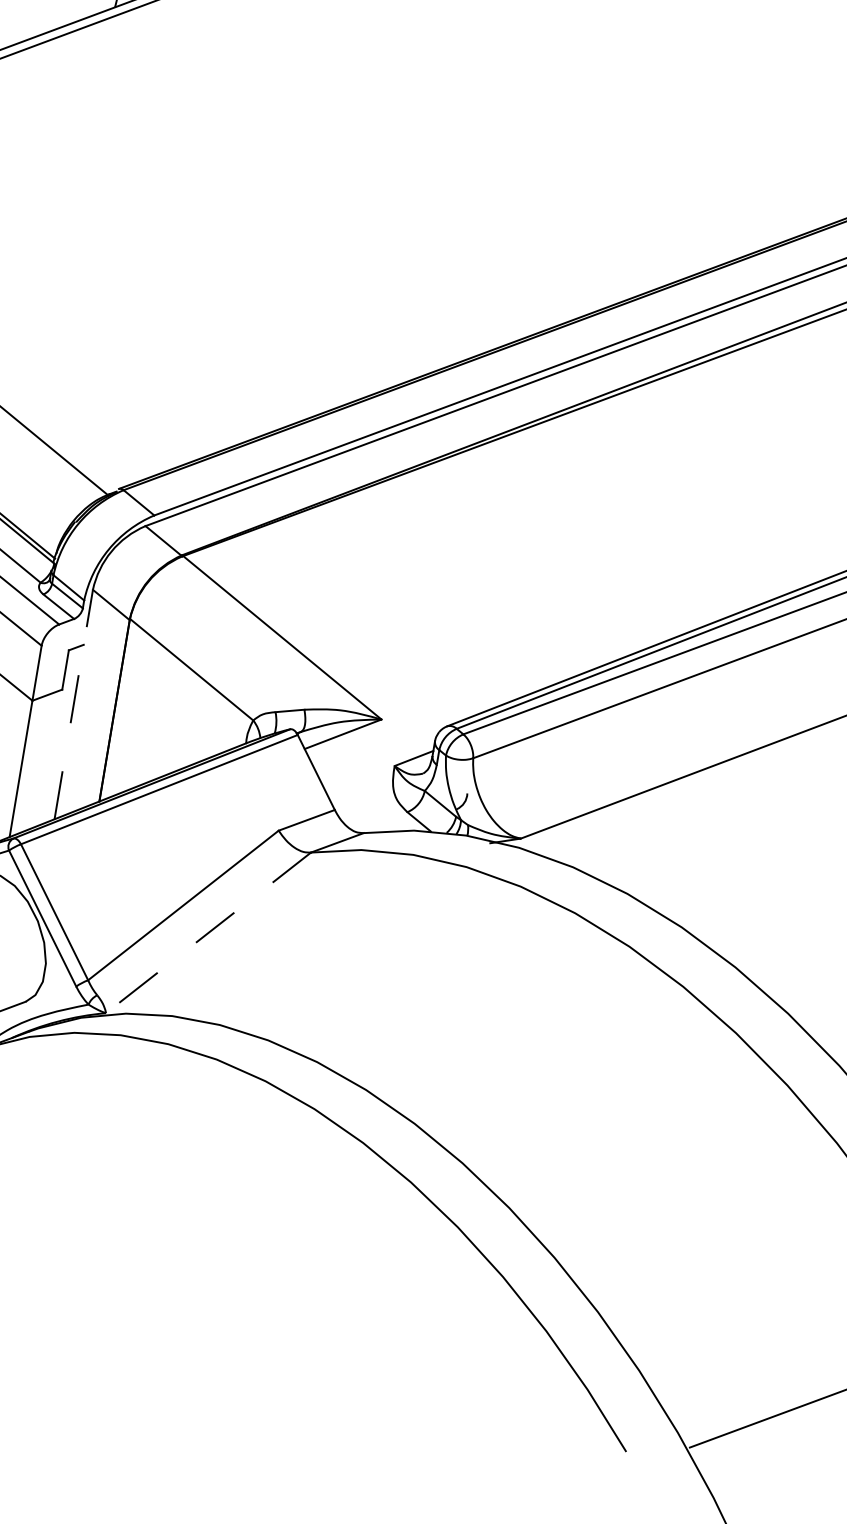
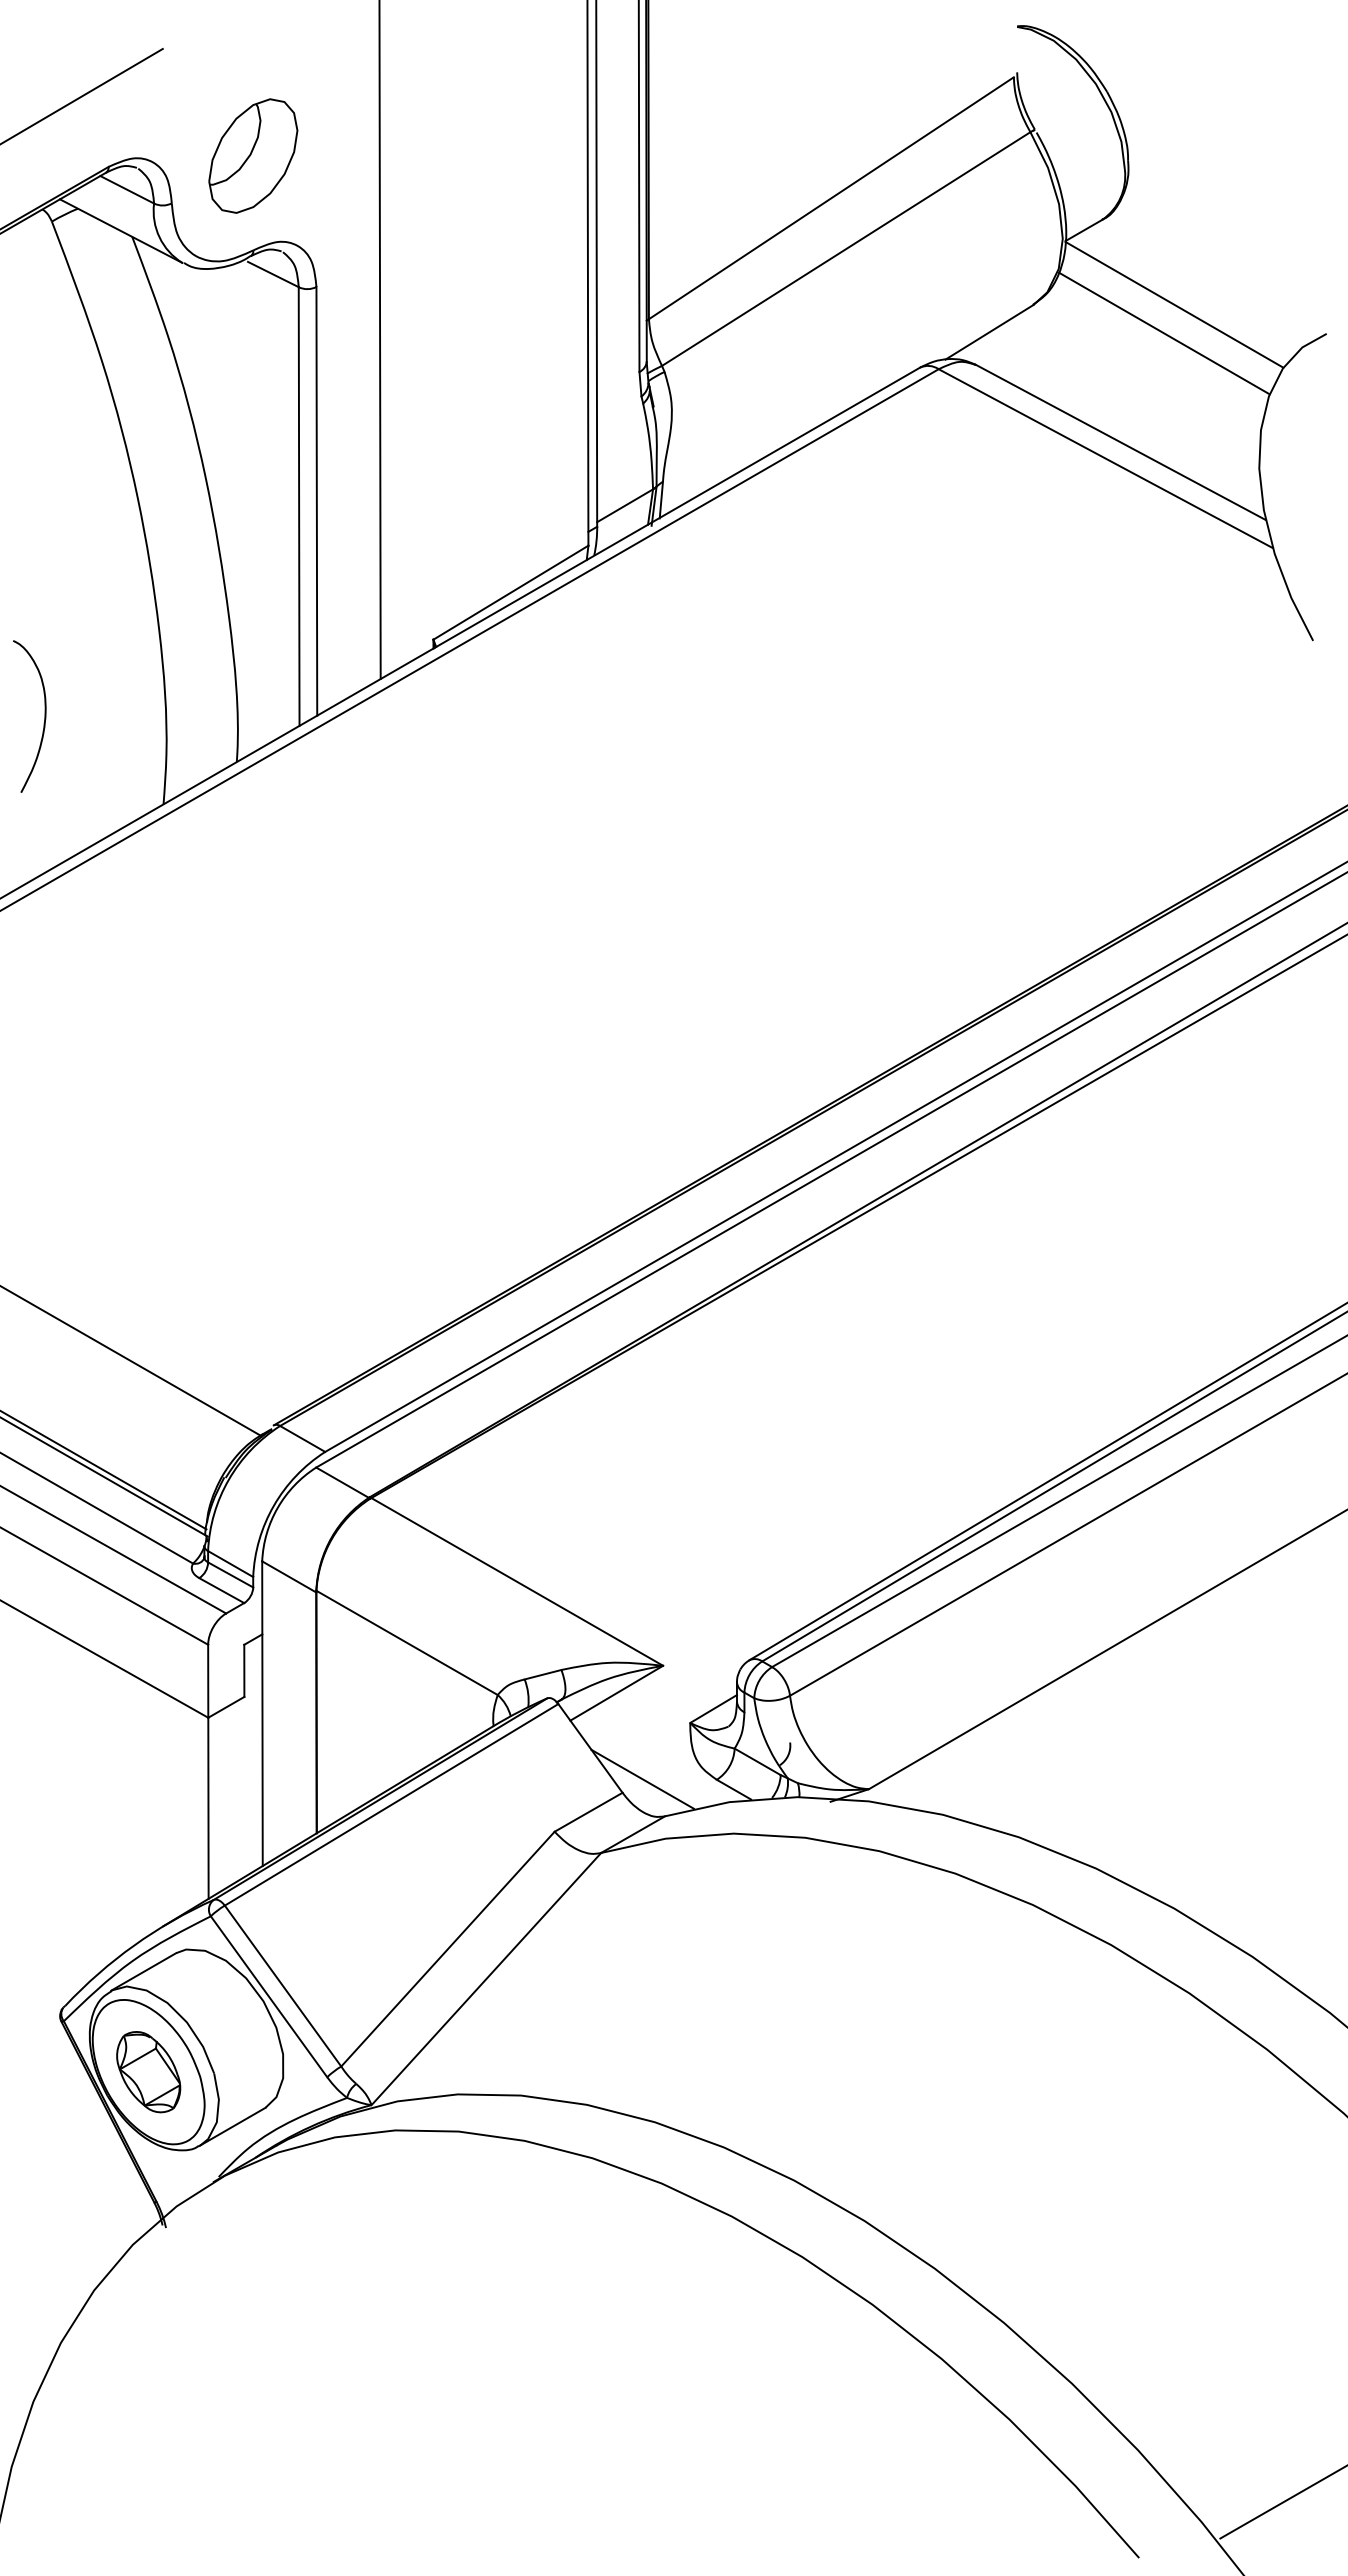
line: (73, 704) -> (262, 1713), dashed -> solid
line: (351, 801) -> (642, 1778), added
line: (208, 933) -> (486, 1979), dashed -> solid

